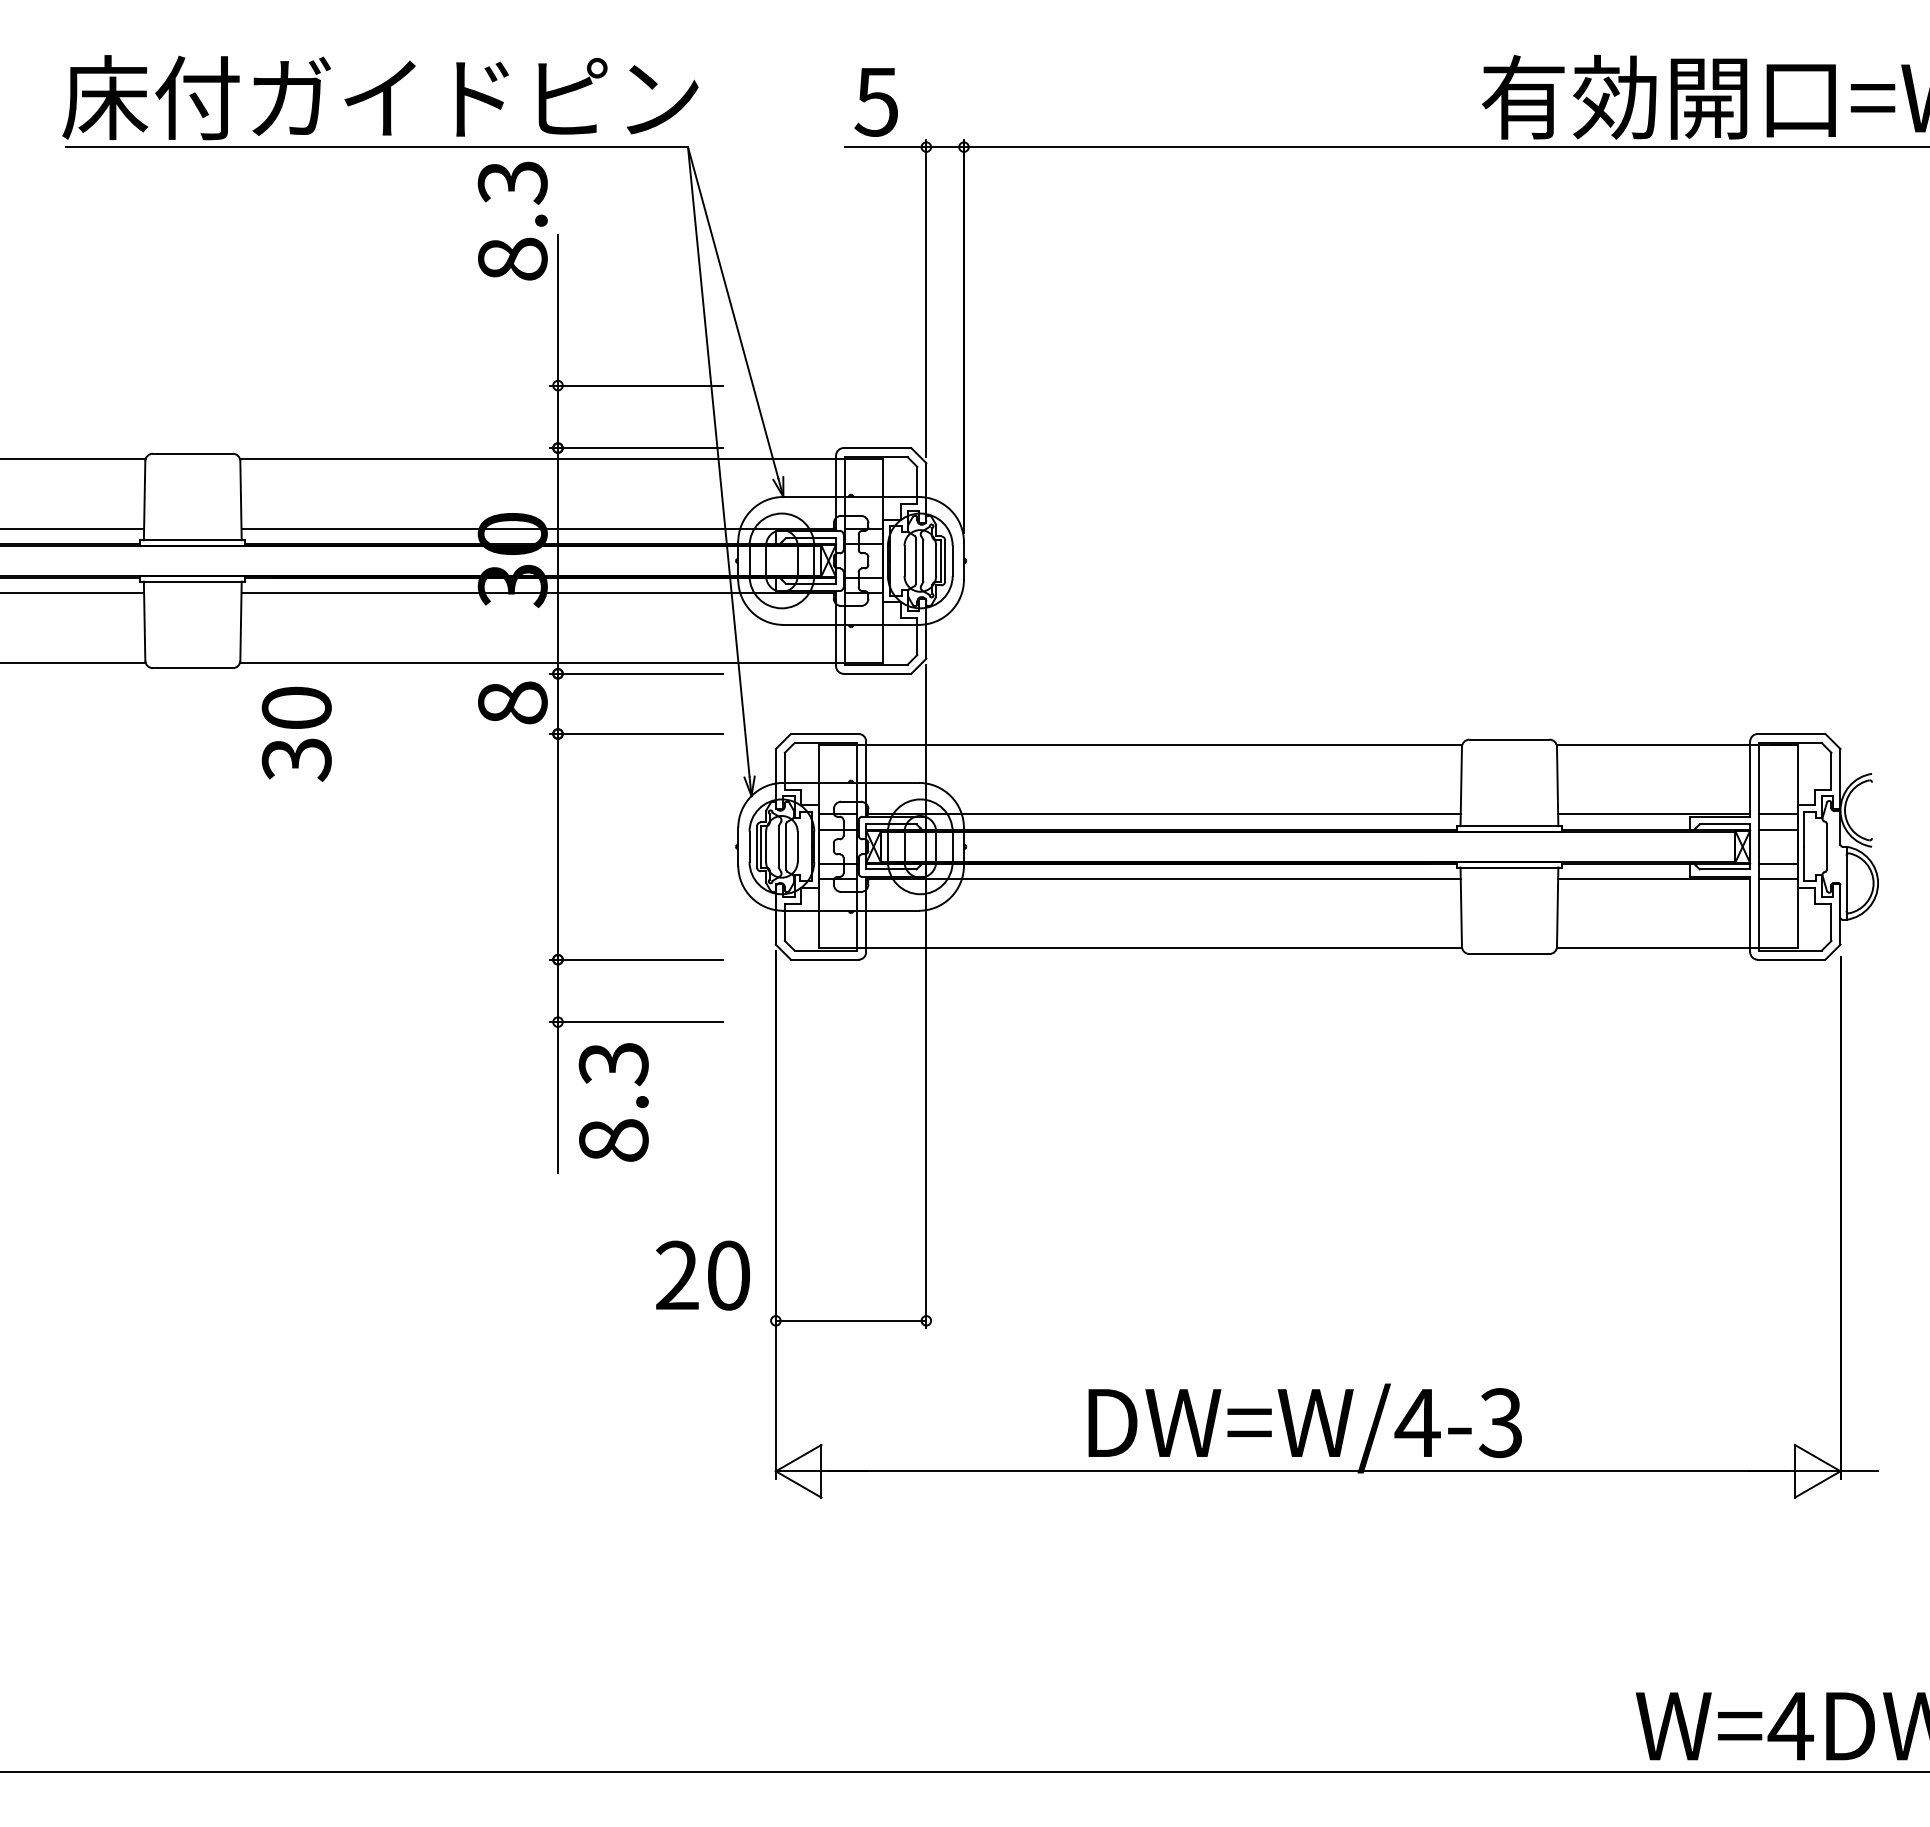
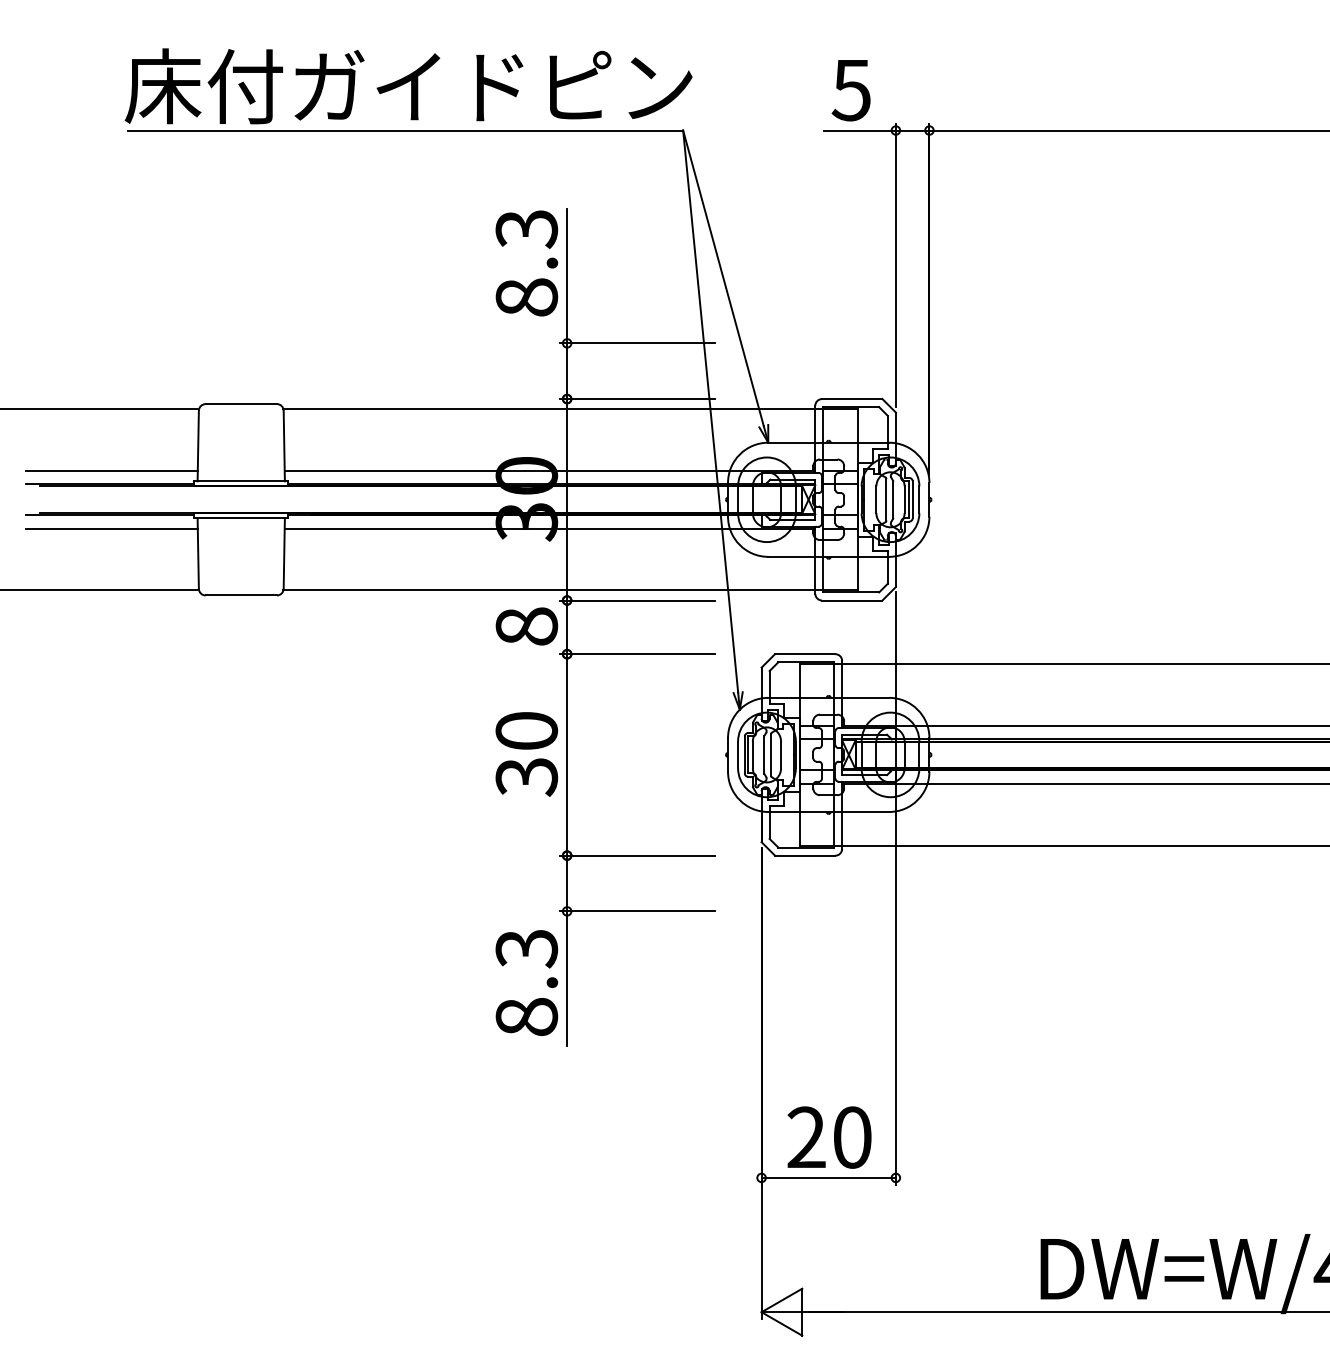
text: (512, 220) -> (526, 262), moved
text: (296, 733) -> (526, 753), moved
text: (613, 1102) -> (526, 983), moved
text: (702, 1275) -> (829, 1137), moved

